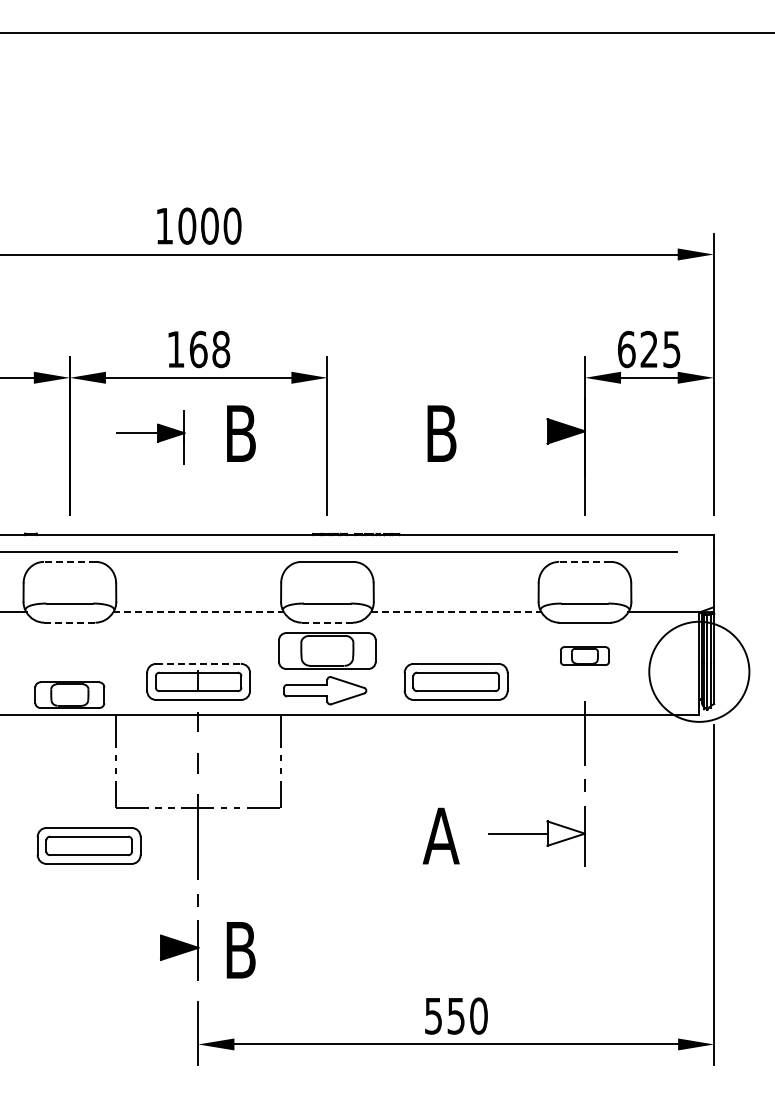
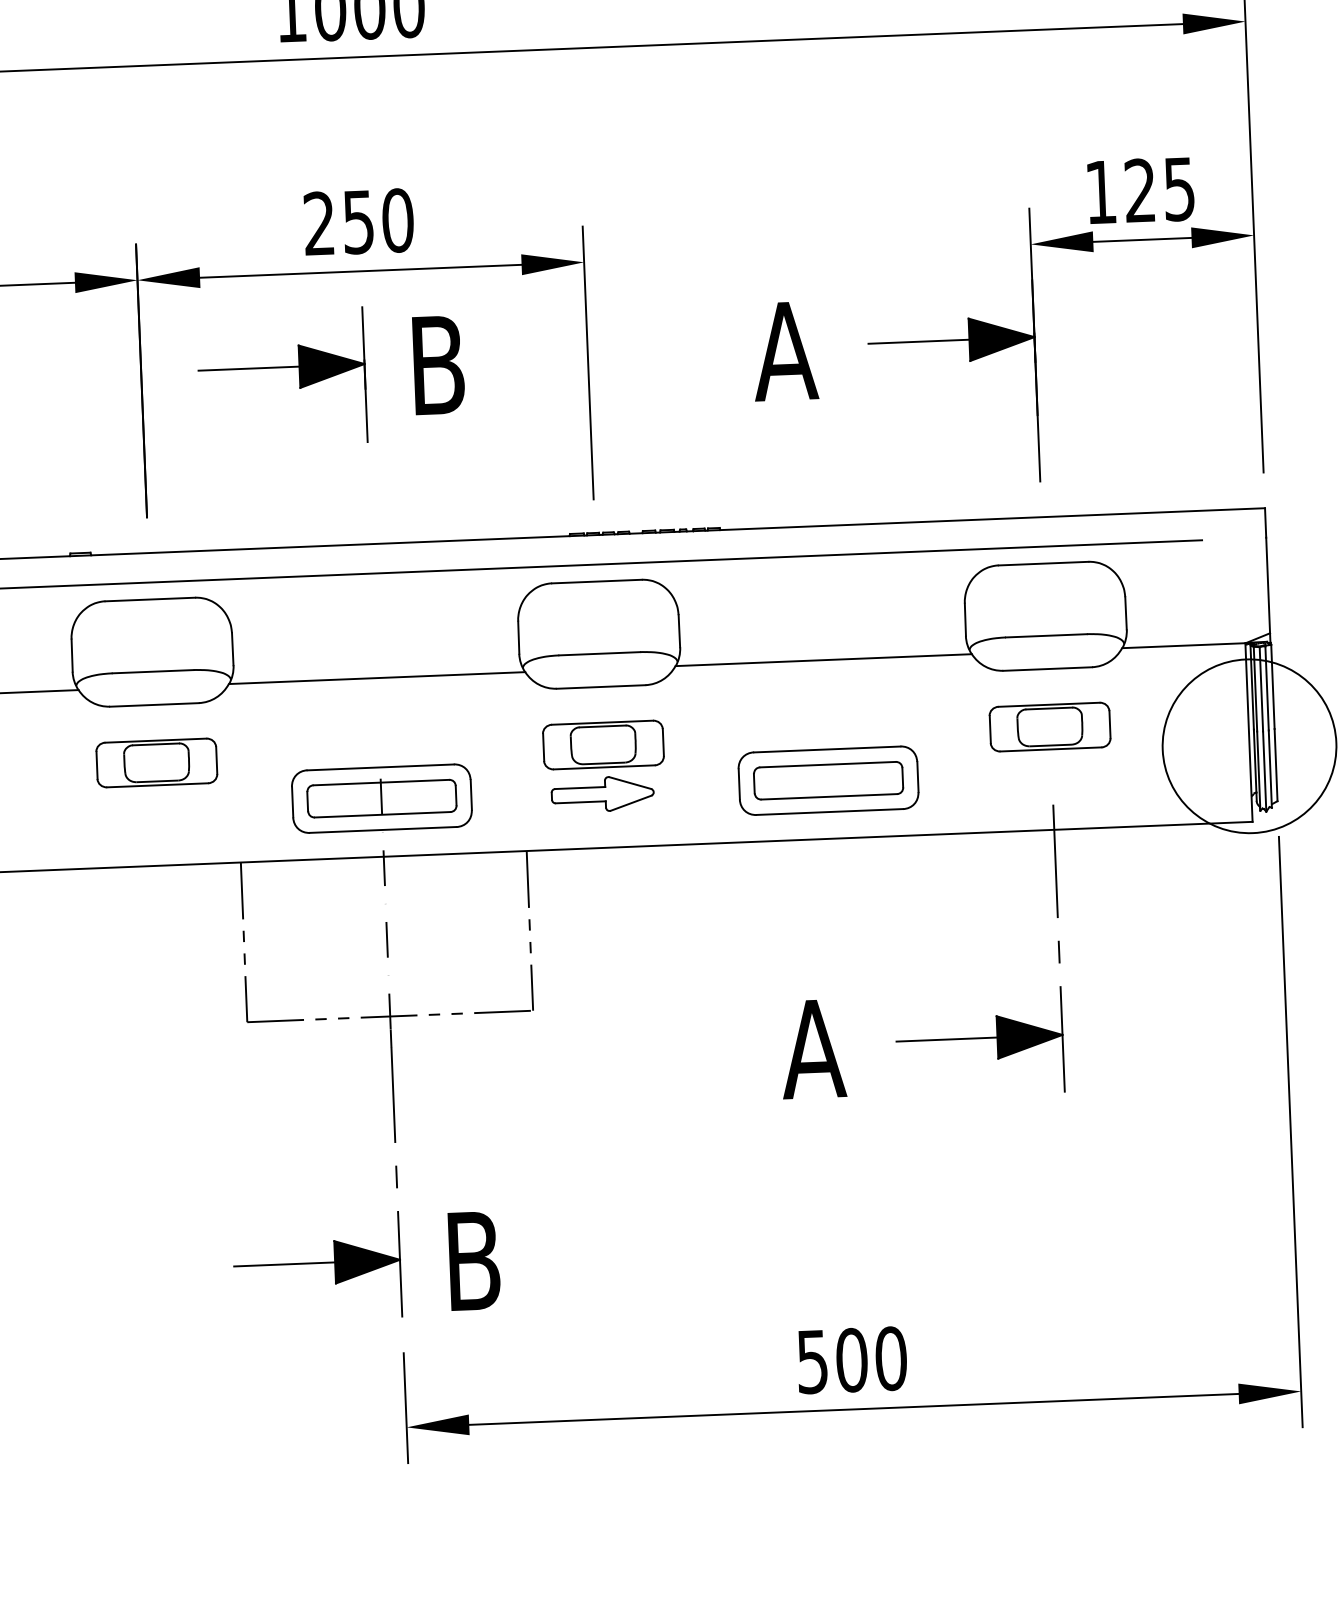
text: (198, 349) -> (358, 222), 168 -> 250
text: (626, 349) -> (1100, 192), 625 -> 125
line: (518, 431) -> (919, 342), added
text: (440, 433) -> (784, 350), B -> A
part: (150, 437) -> (281, 378), size x1.43
line: (69, 561) -> (149, 598), dashed -> solid
line: (584, 561) -> (1042, 562), dashed -> solid
line: (199, 612) -> (378, 678), dashed -> solid
line: (456, 612) -> (824, 660), dashed -> solid
line: (69, 622) -> (153, 704), dashed -> solid
line: (327, 622) -> (601, 686), dashed -> solid
part: (584, 655) -> (1049, 725), size x1.43
line: (199, 663) -> (382, 766), dashed -> solid
part: (327, 668) -> (604, 766), size x0.71
part: (69, 694) -> (156, 761), moved
fill: (565, 833) -> (1028, 1035), added
part: (88, 845) -> (202, 1090), removed
line: (131, 947) -> (283, 1263), added
text: (456, 1015) -> (852, 1359), 550 -> 500

